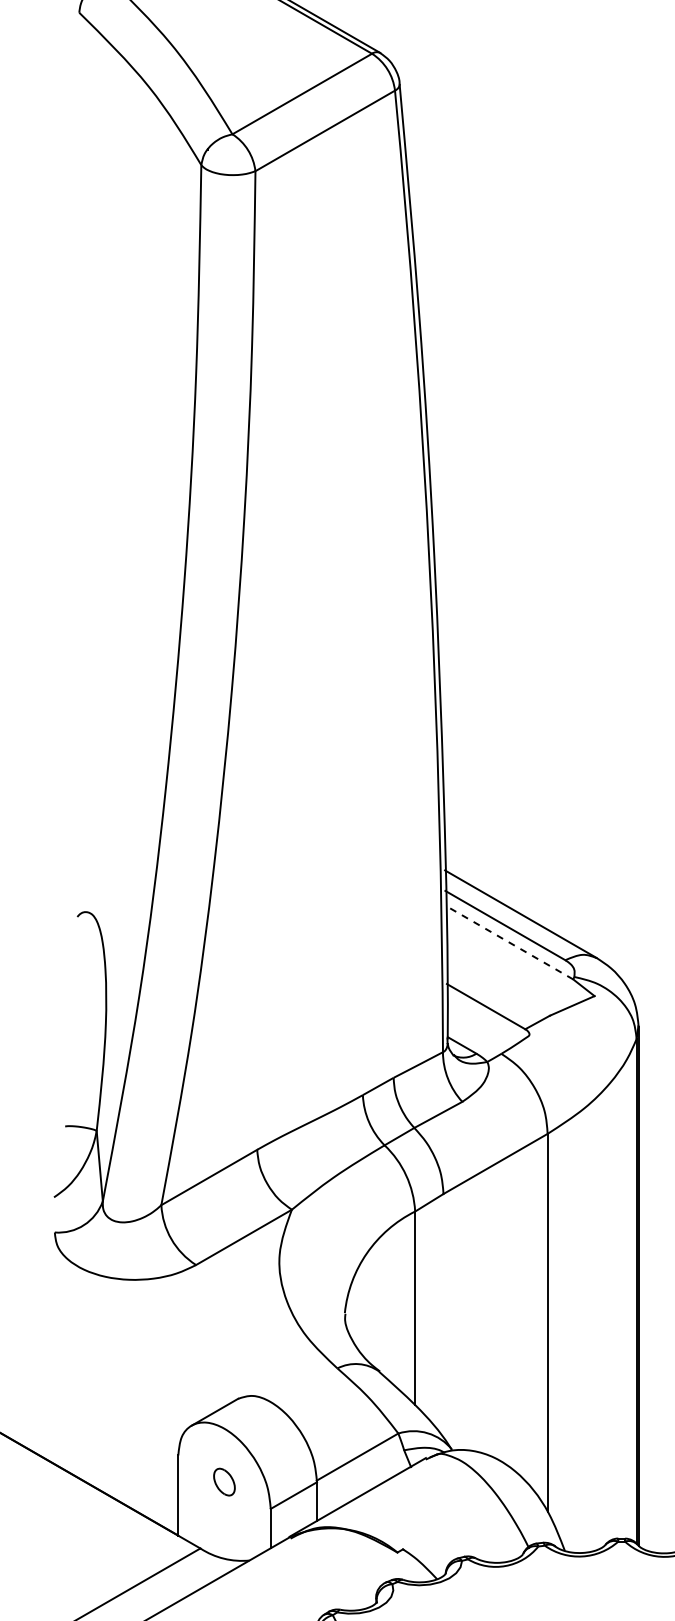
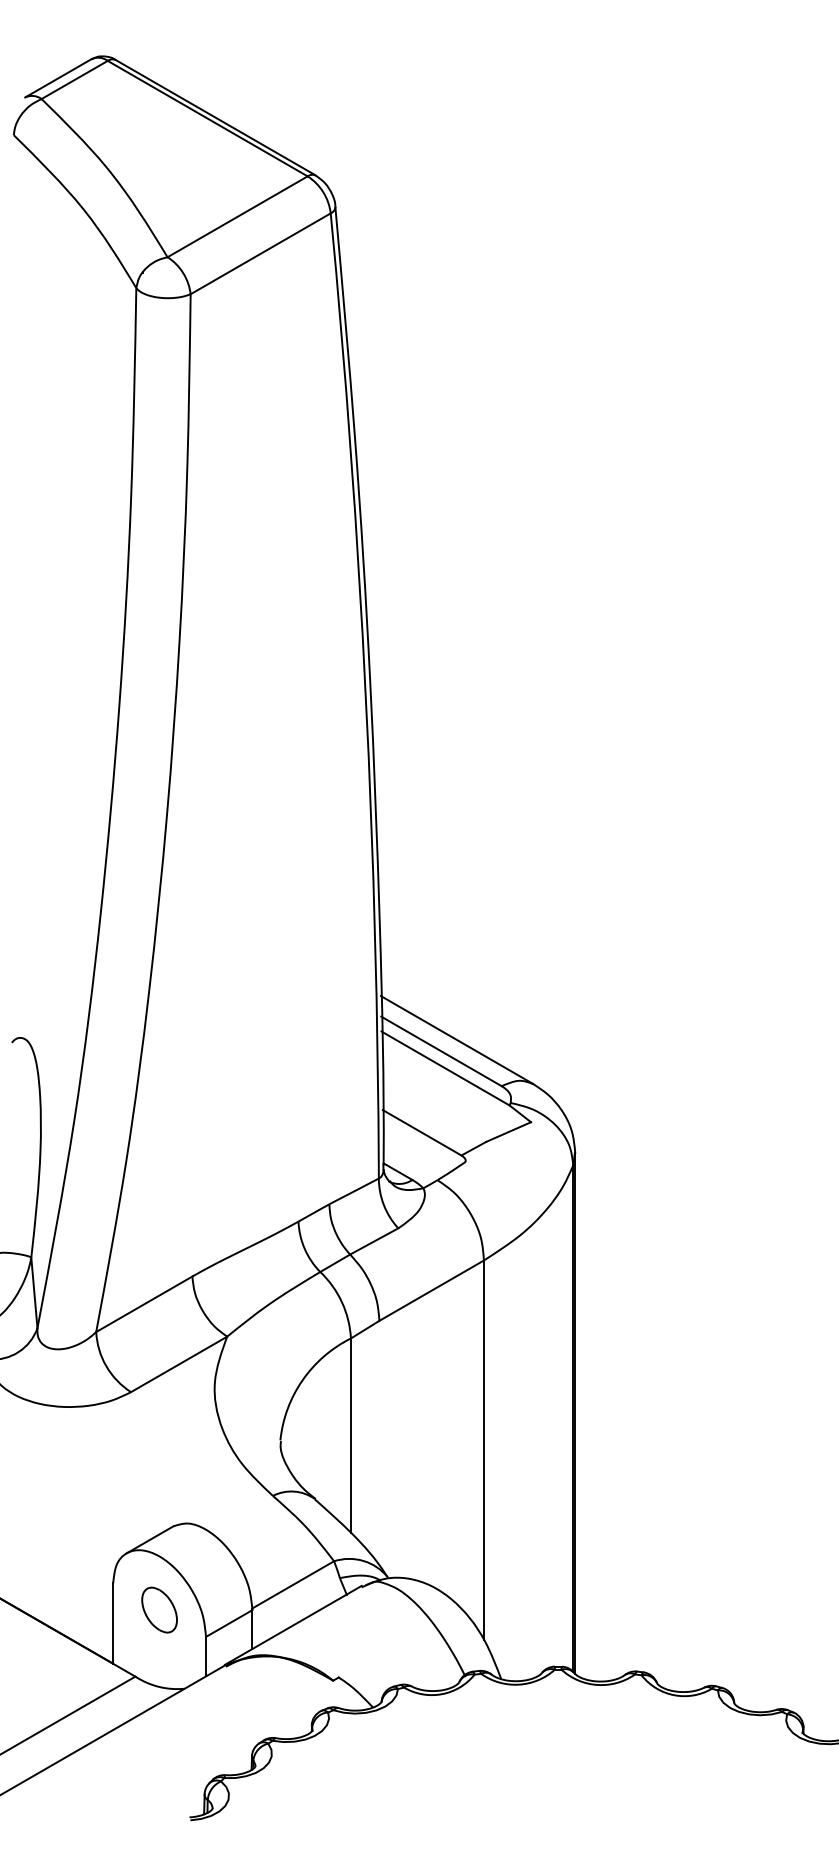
line: (509, 942) -> (445, 1068), dashed -> solid
part: (224, 1481) -> (159, 1609), size x1.67

